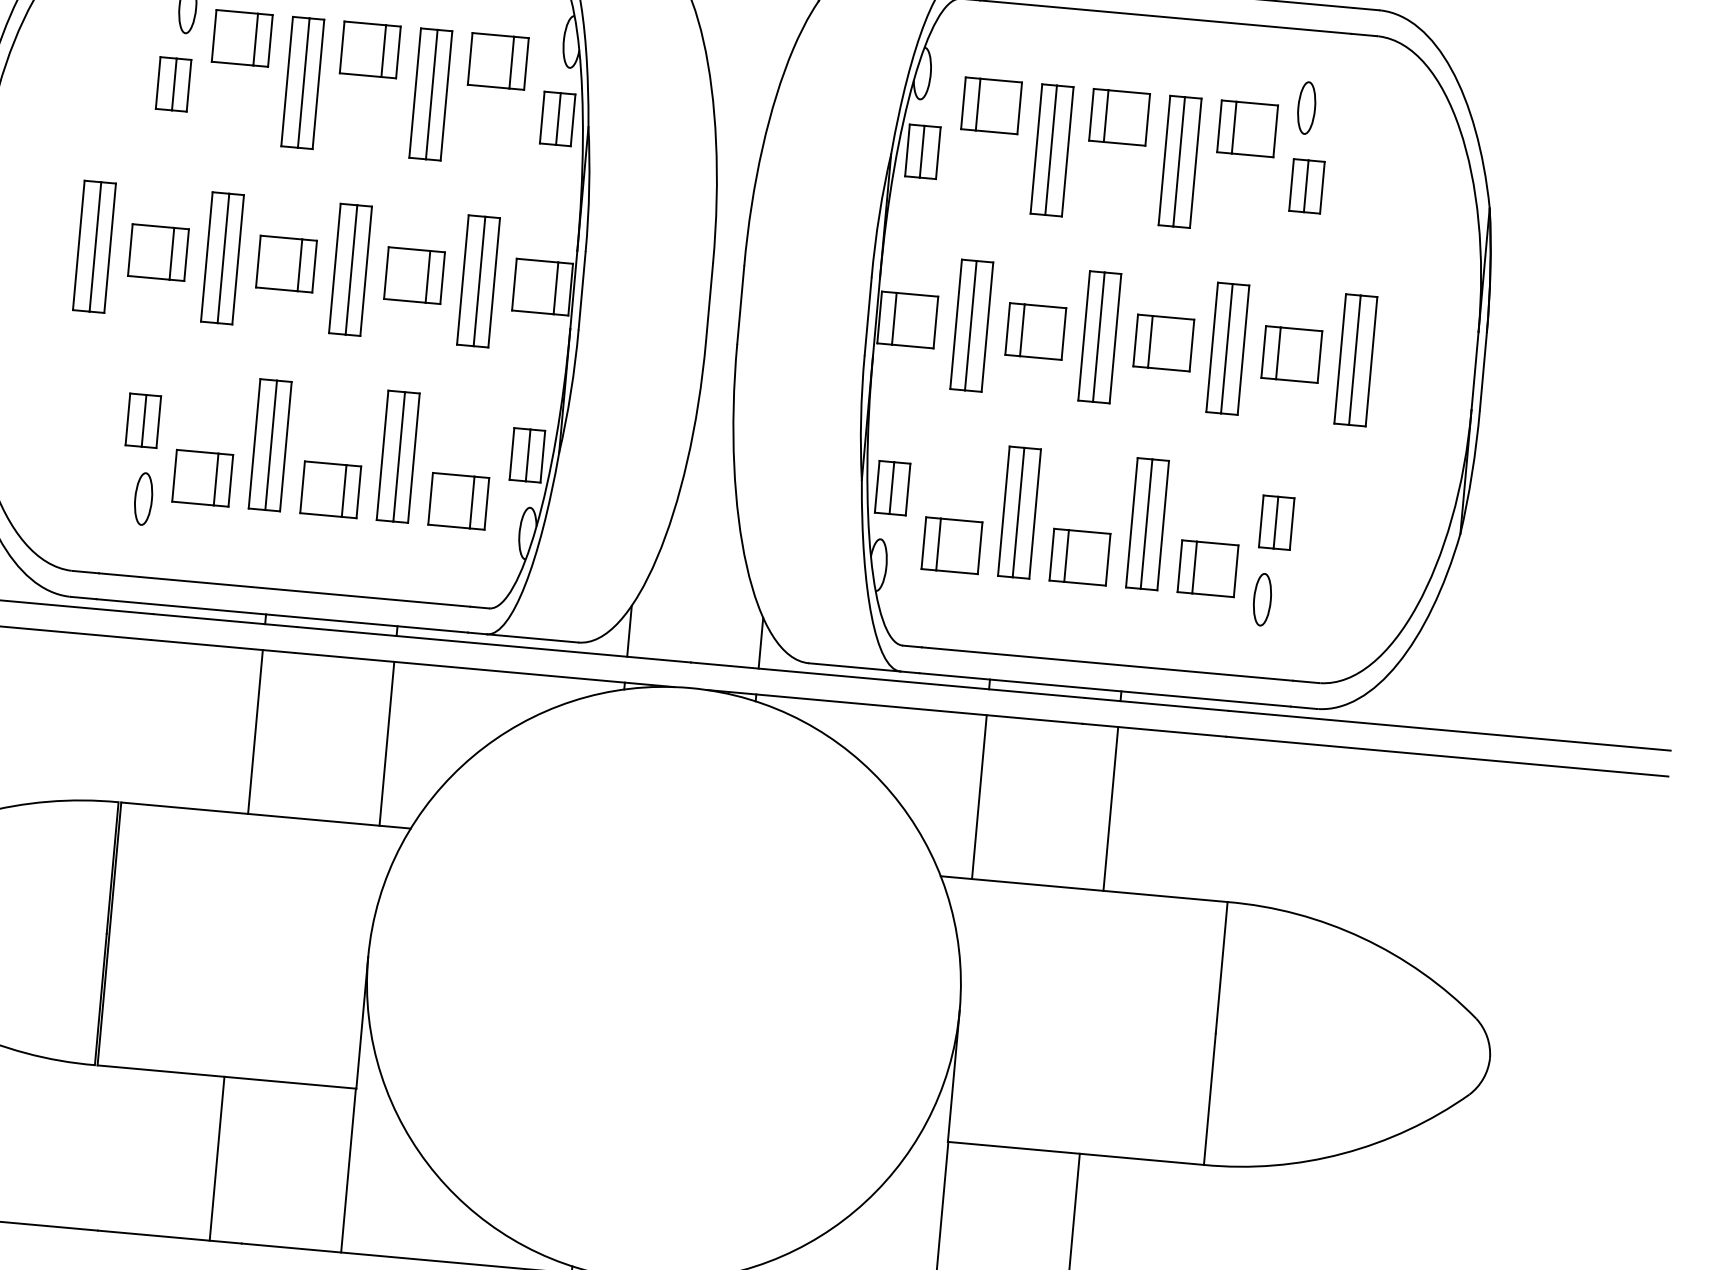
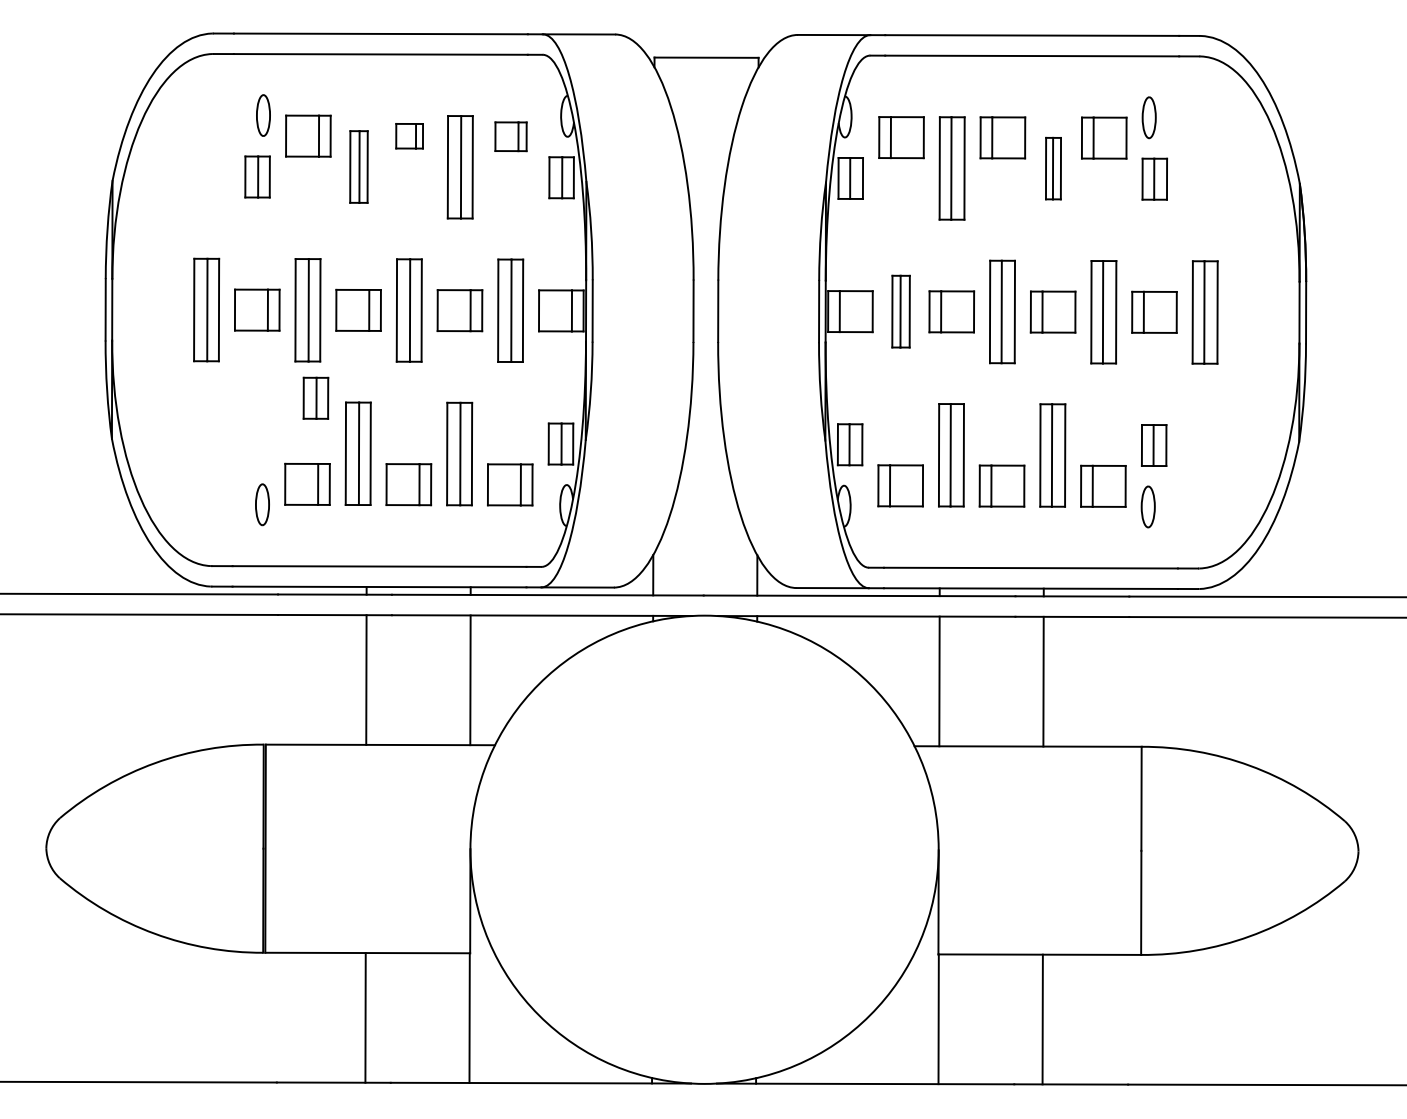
part: (370, 48) -> (409, 135), size x0.6
part: (497, 61) -> (510, 136), size x0.7
part: (302, 82) -> (358, 166), size x0.7
part: (1180, 161) -> (1053, 168), size x0.6
part: (971, 325) -> (900, 311), size x0.7
part: (142, 419) -> (315, 397), moved

